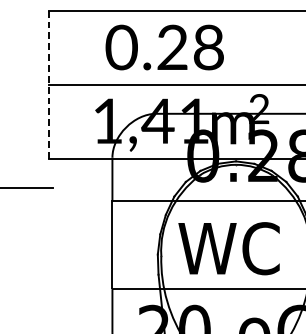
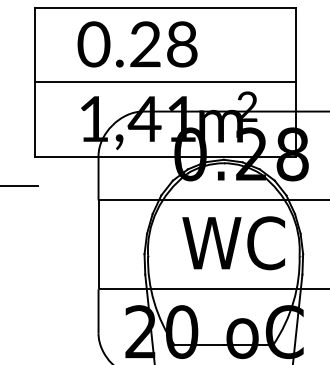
text: (164, 47) -> (137, 44), moved
line: (49, 85) -> (34, 82), dashed -> solid
text: (228, 248) -> (233, 243), moved

